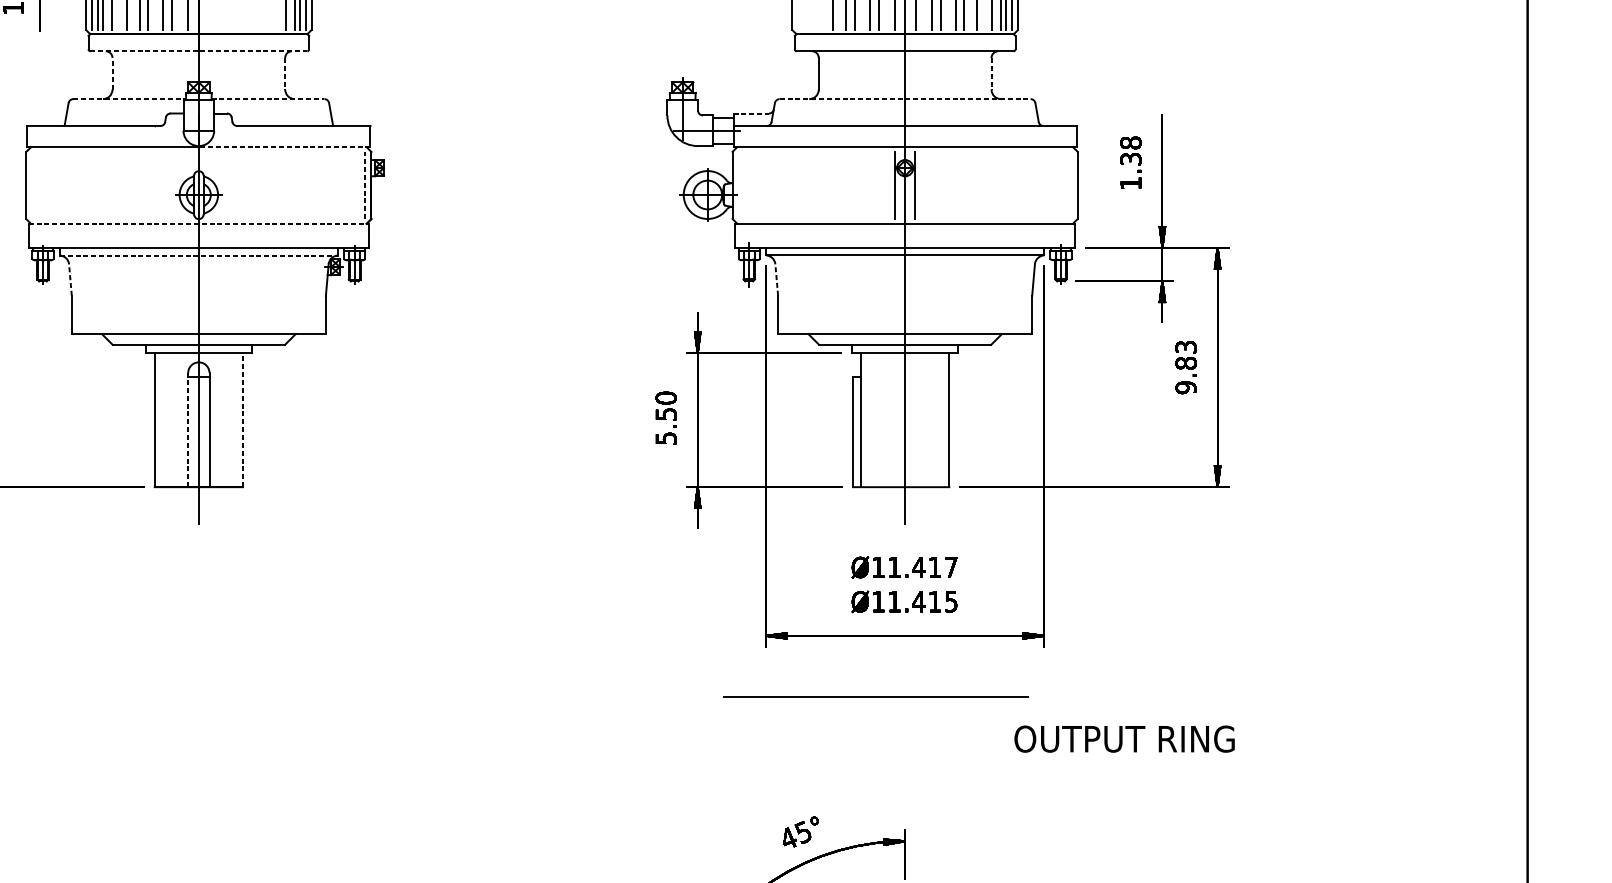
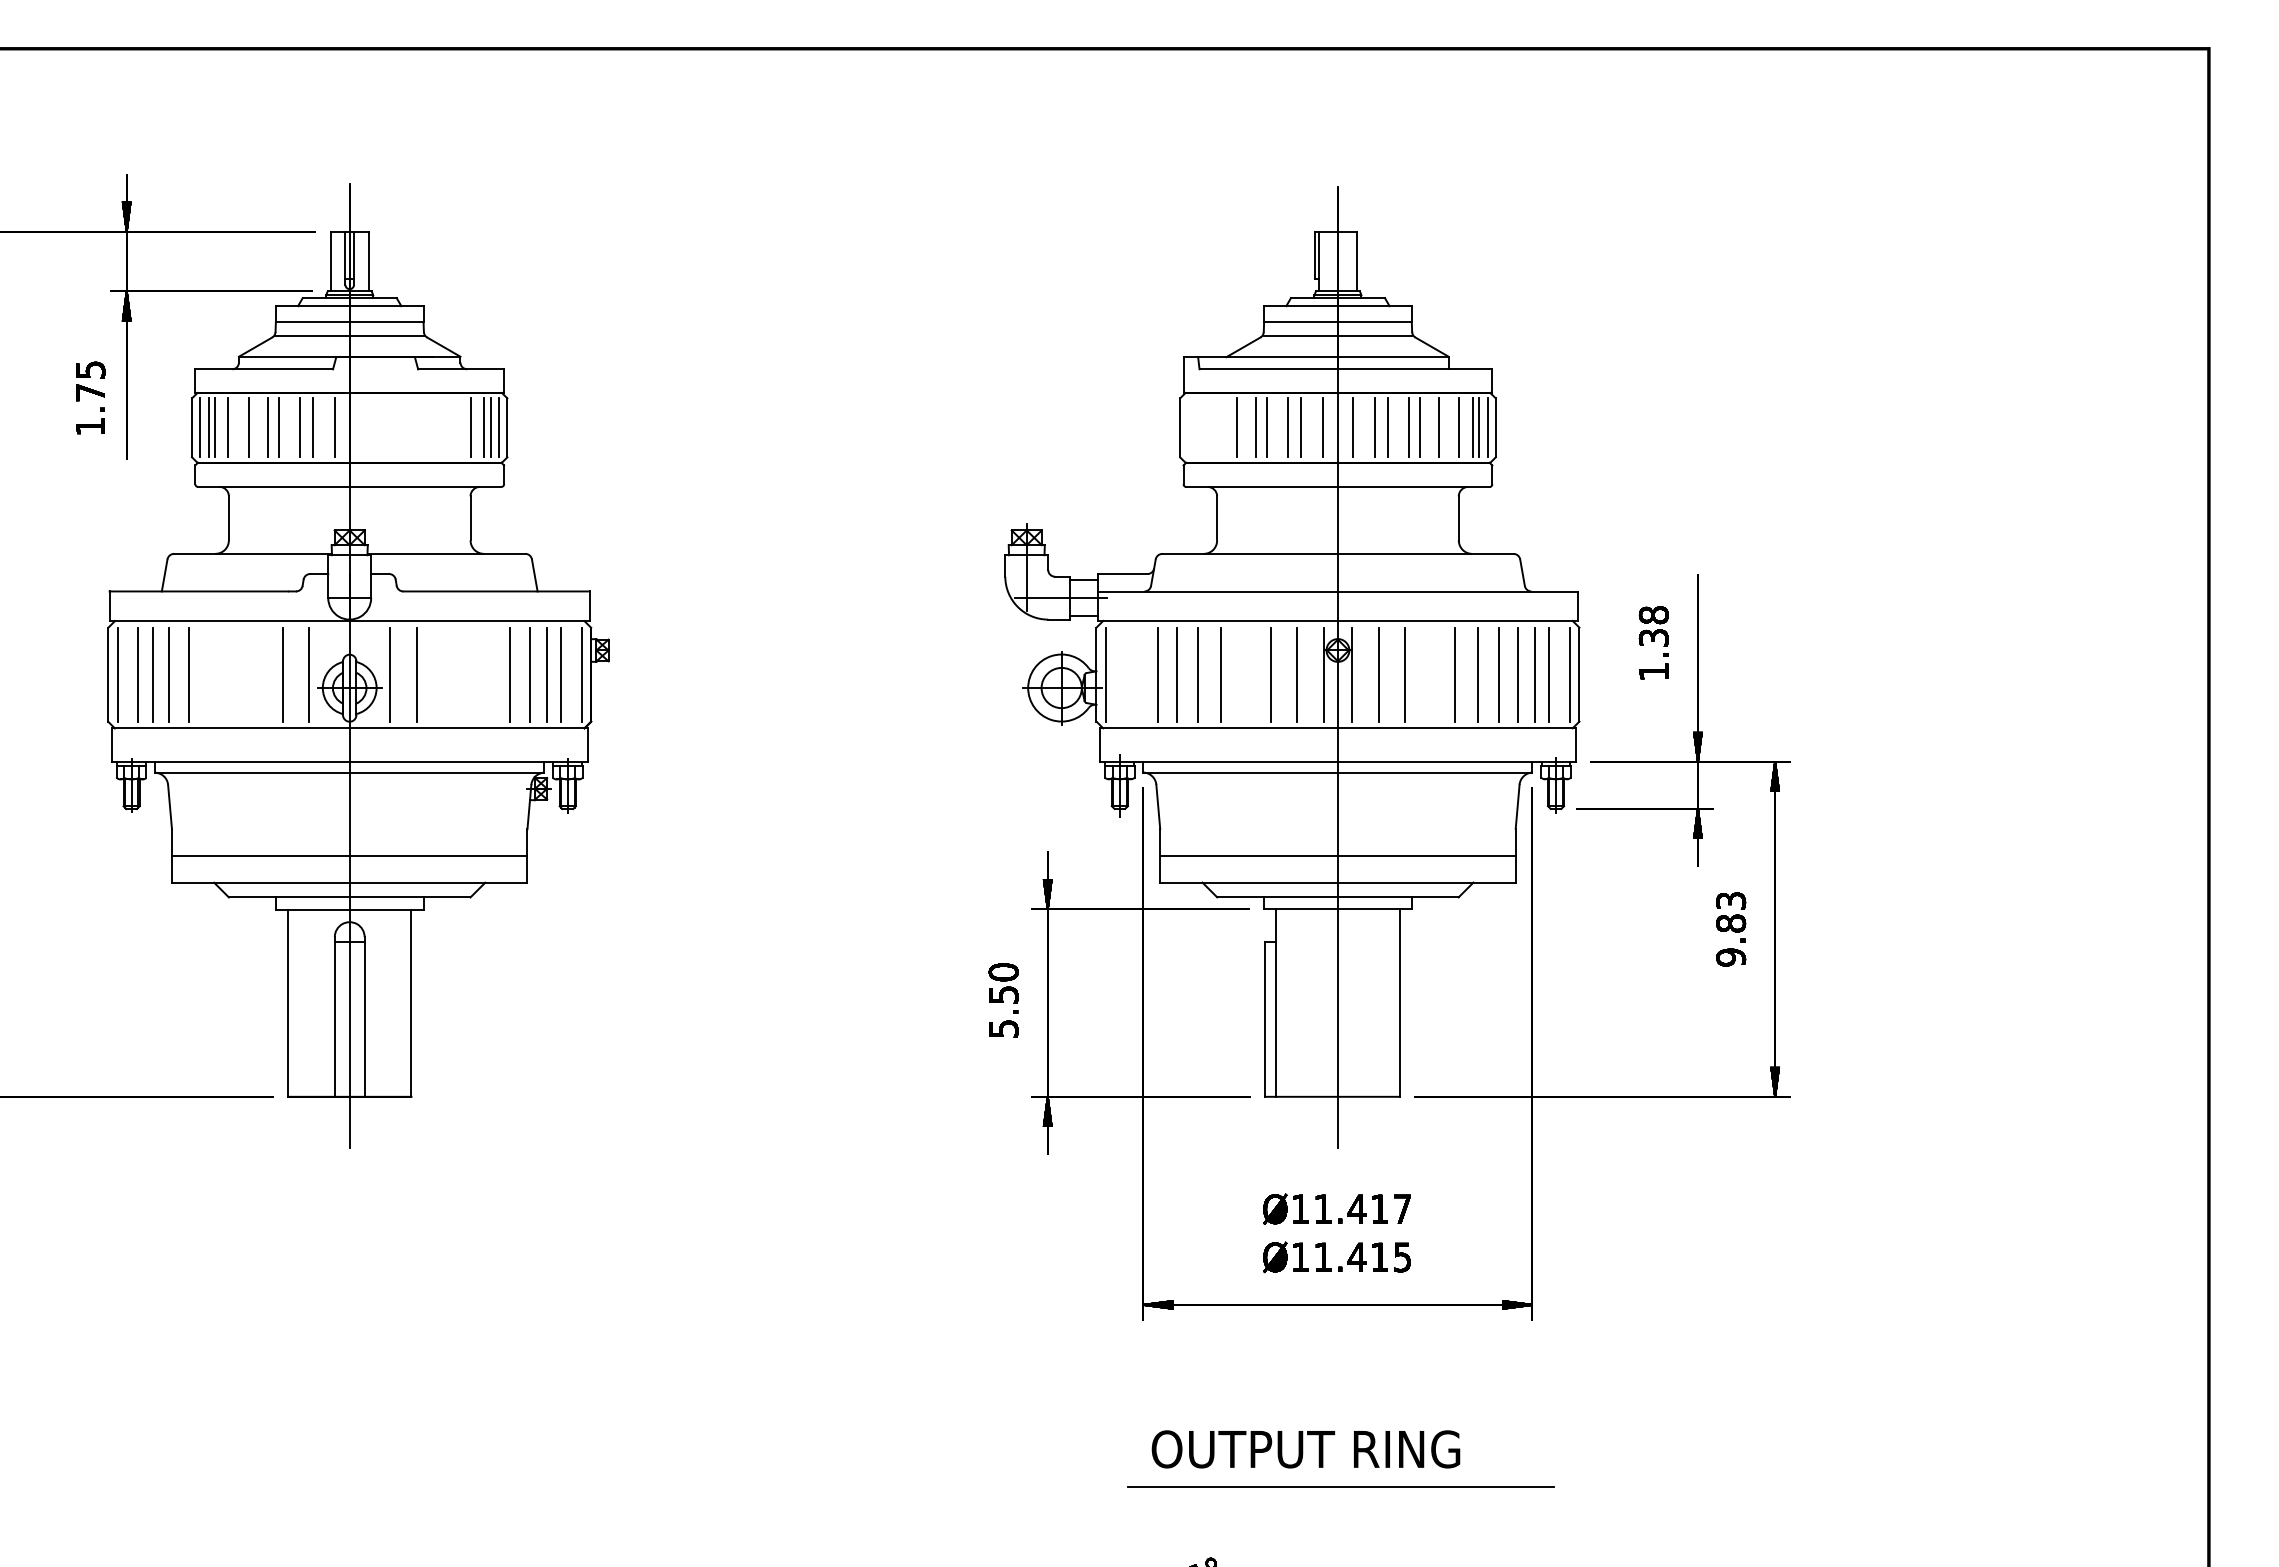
line: (198, 50) -> (349, 486), dashed -> solid
line: (112, 73) -> (228, 517), dashed -> solid
line: (285, 73) -> (470, 518), dashed -> solid
line: (991, 73) -> (1458, 518), dashed -> solid
line: (130, 98) -> (253, 553), dashed -> solid
line: (268, 98) -> (446, 553), dashed -> solid
line: (904, 98) -> (1337, 553), dashed -> solid
line: (751, 113) -> (1122, 574), dashed -> solid
line: (284, 147) -> (469, 621), dashed -> solid
line: (32, 185) -> (117, 674), added
line: (47, 185) -> (138, 674), added
line: (57, 185) -> (152, 674), added
line: (70, 185) -> (169, 674), added
line: (84, 185) -> (189, 674), added
line: (150, 185) -> (282, 674), added
line: (170, 185) -> (309, 674), added
line: (227, 185) -> (389, 674), added
line: (246, 185) -> (416, 674), added
line: (313, 185) -> (510, 674), added
line: (328, 185) -> (530, 674), added
line: (339, 185) -> (546, 674), added
line: (350, 185) -> (561, 674), added
line: (364, 185) -> (581, 674), dashed -> solid
line: (739, 185) -> (1105, 674), added
line: (776, 185) -> (1157, 674), added
line: (790, 185) -> (1177, 674), added
line: (805, 185) -> (1198, 674), added
line: (821, 185) -> (1221, 674), added
line: (856, 185) -> (1270, 674), added
line: (876, 185) -> (1297, 674), added
line: (934, 185) -> (1378, 674), added
line: (953, 185) -> (1405, 674), added
line: (988, 185) -> (1454, 674), added
line: (1004, 185) -> (1477, 674), added
line: (1019, 185) -> (1498, 674), added
line: (1034, 185) -> (1518, 674), added
line: (1046, 185) -> (1535, 674), added
line: (1056, 185) -> (1549, 674), added
line: (1070, 185) -> (1569, 674), added
line: (199, 223) -> (350, 728), dashed -> solid
line: (198, 255) -> (349, 772), dashed -> solid
line: (70, 279) -> (170, 806), dashed -> solid
line: (776, 279) -> (1158, 806), dashed -> solid
line: (198, 314) -> (349, 855), added
line: (904, 314) -> (1337, 855), added
line: (243, 420) -> (411, 1003), dashed -> solid
line: (187, 429) -> (334, 1016), dashed -> solid
line: (875, 696) -> (1340, 1486), moved
text: (1124, 739) -> (1305, 1449), moved

